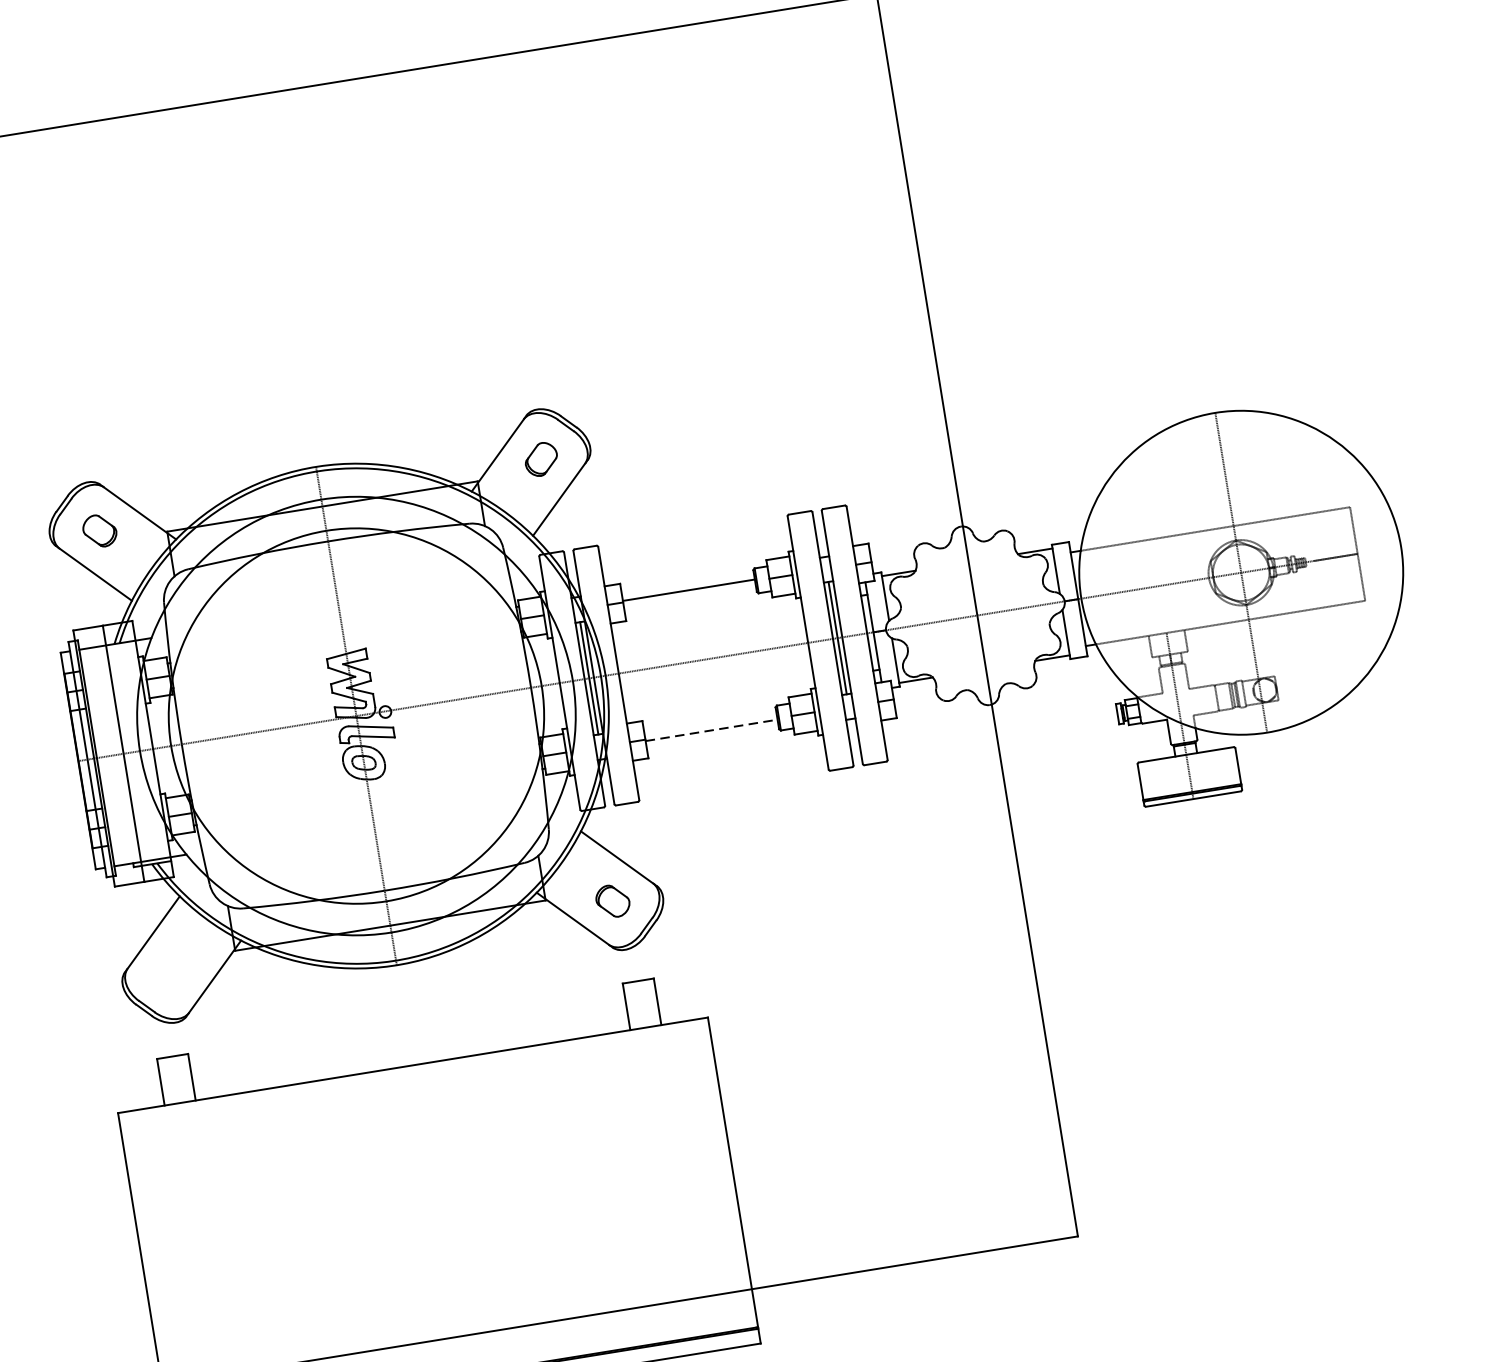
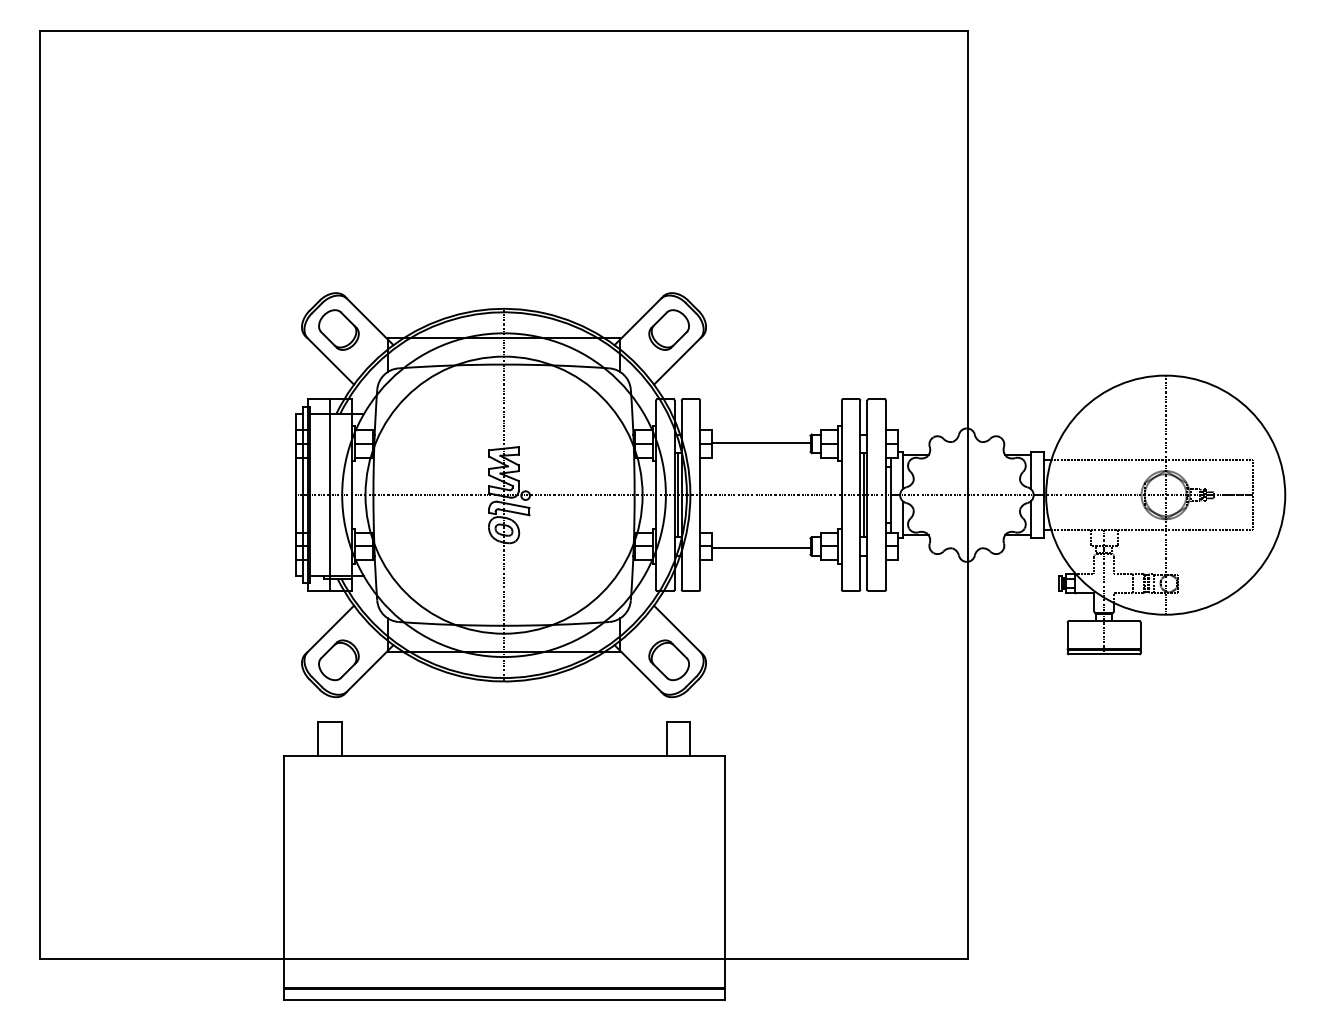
part: (540, 458) -> (668, 329), size x1.67
part: (99, 530) -> (338, 329), size x1.67
line: (712, 730) -> (761, 547), dashed -> solid
part: (612, 901) -> (668, 660), size x1.67
part: (170, 973) -> (338, 660), added

